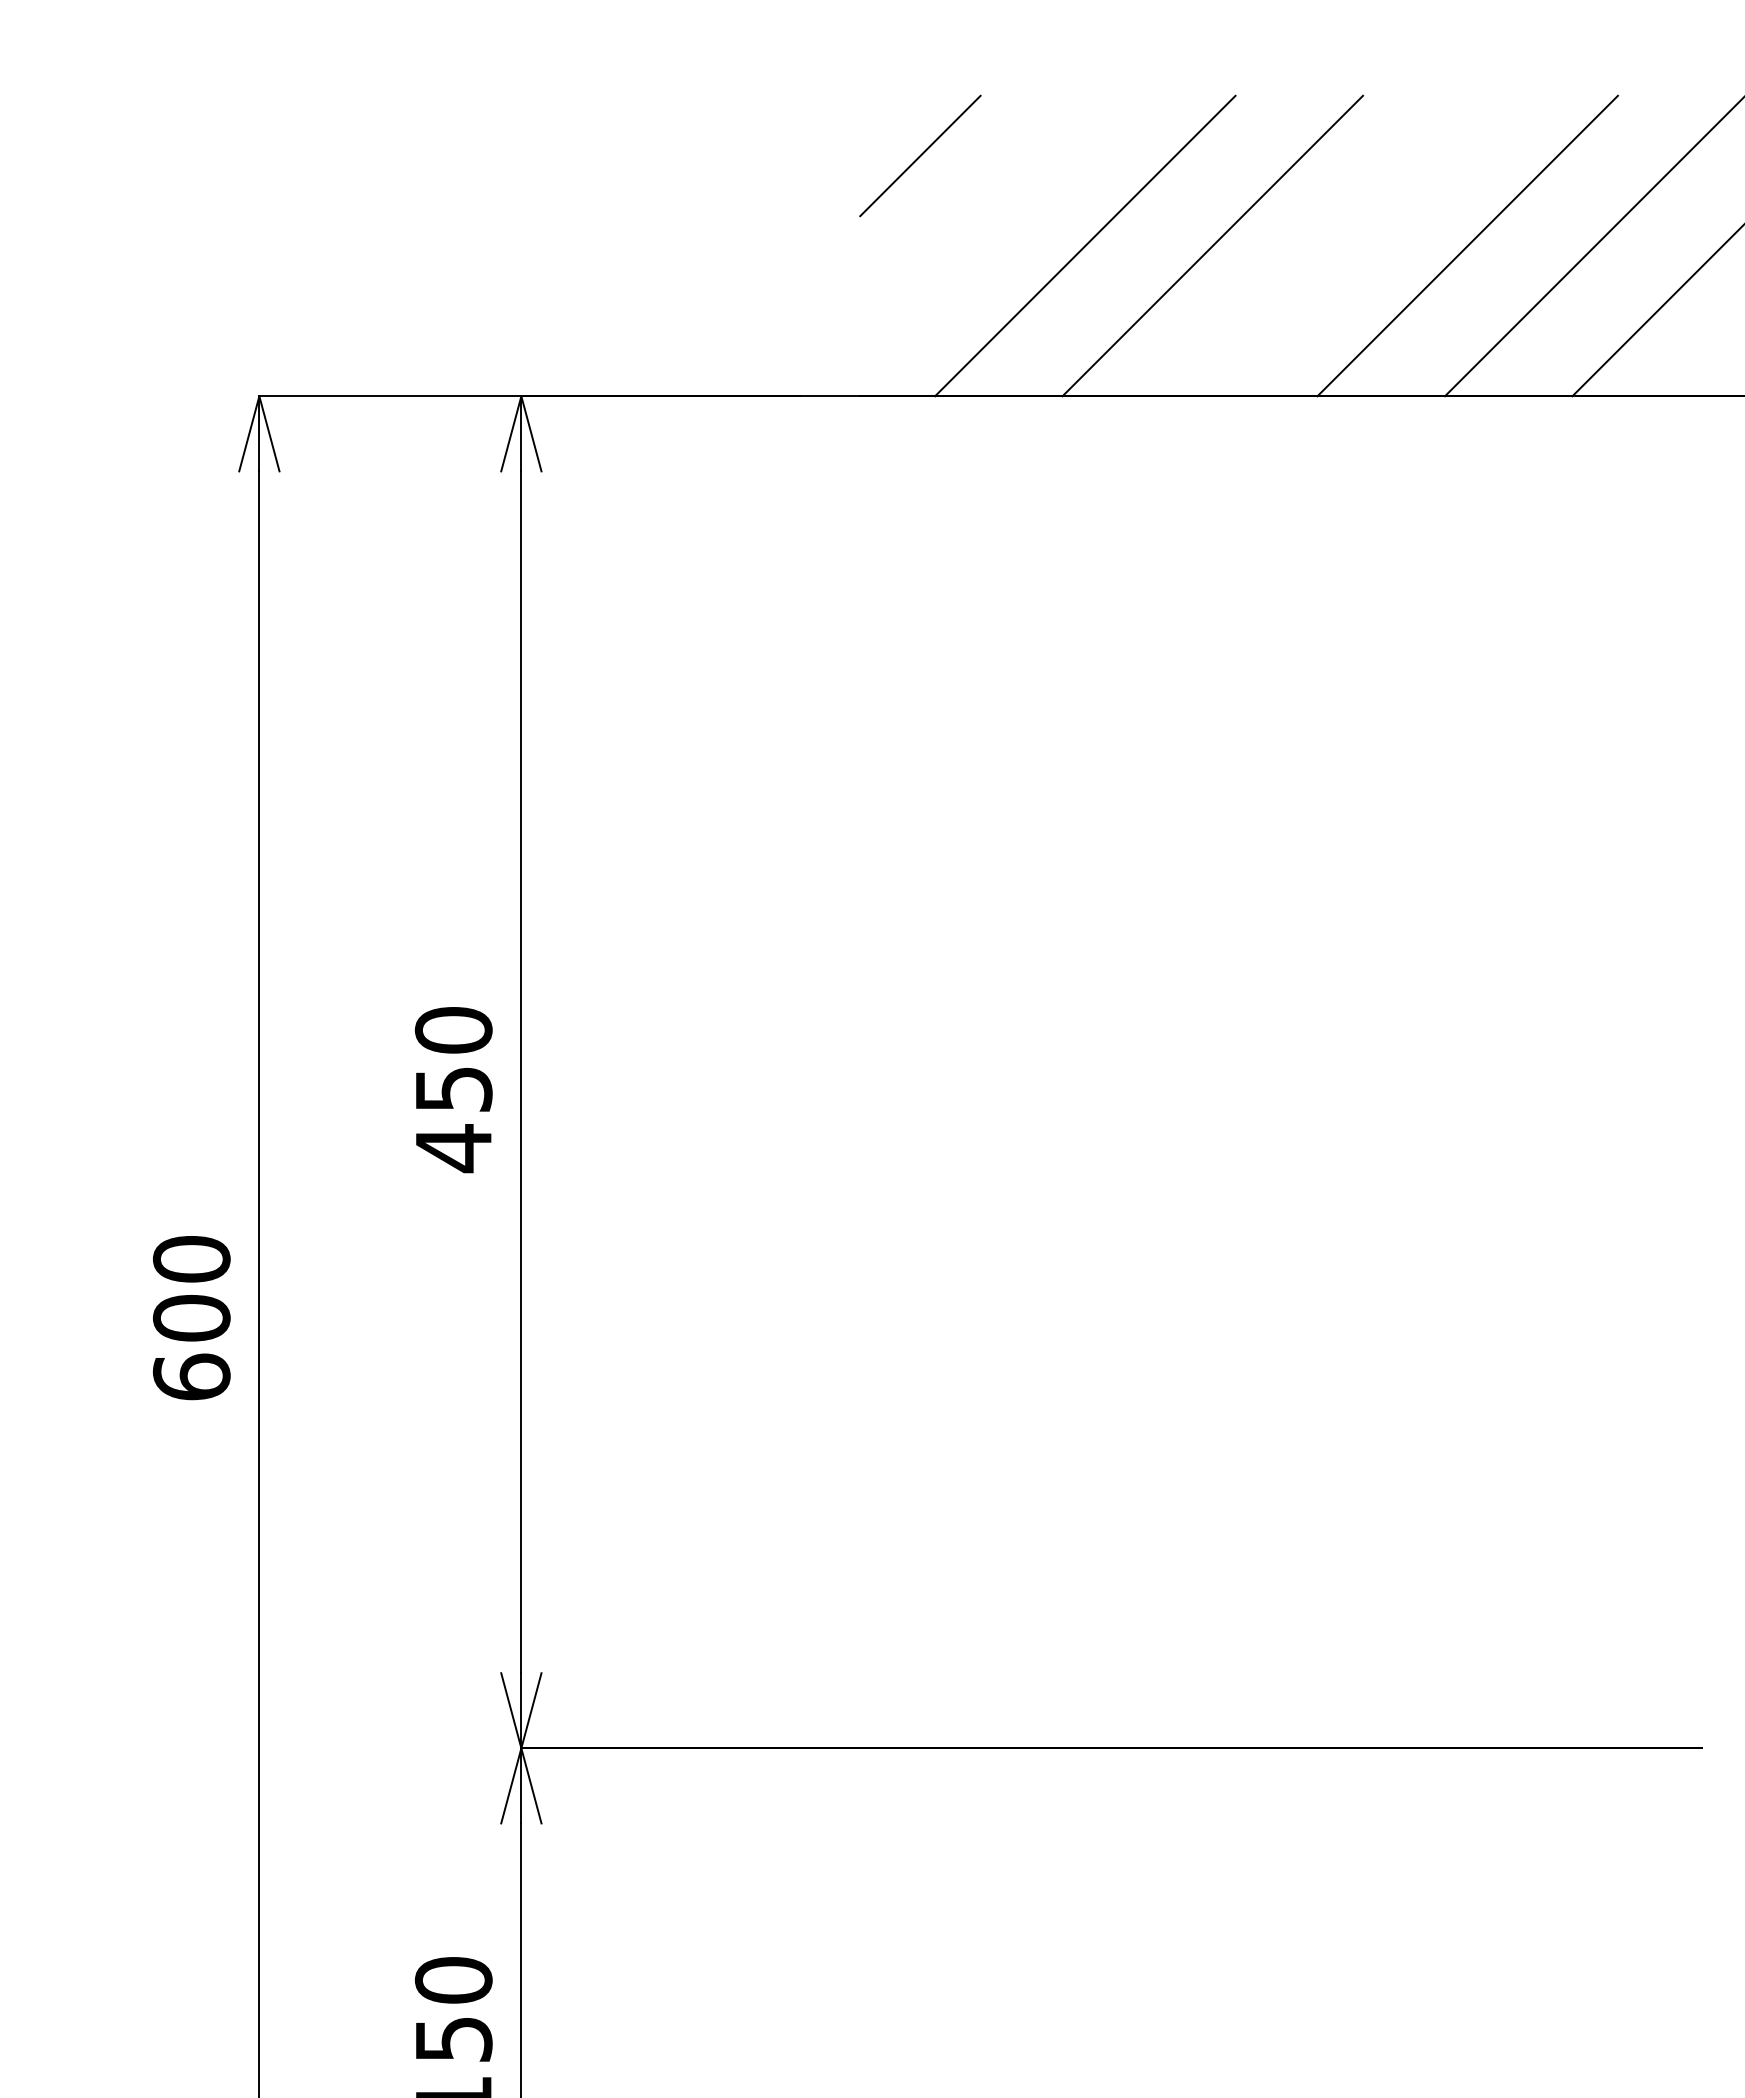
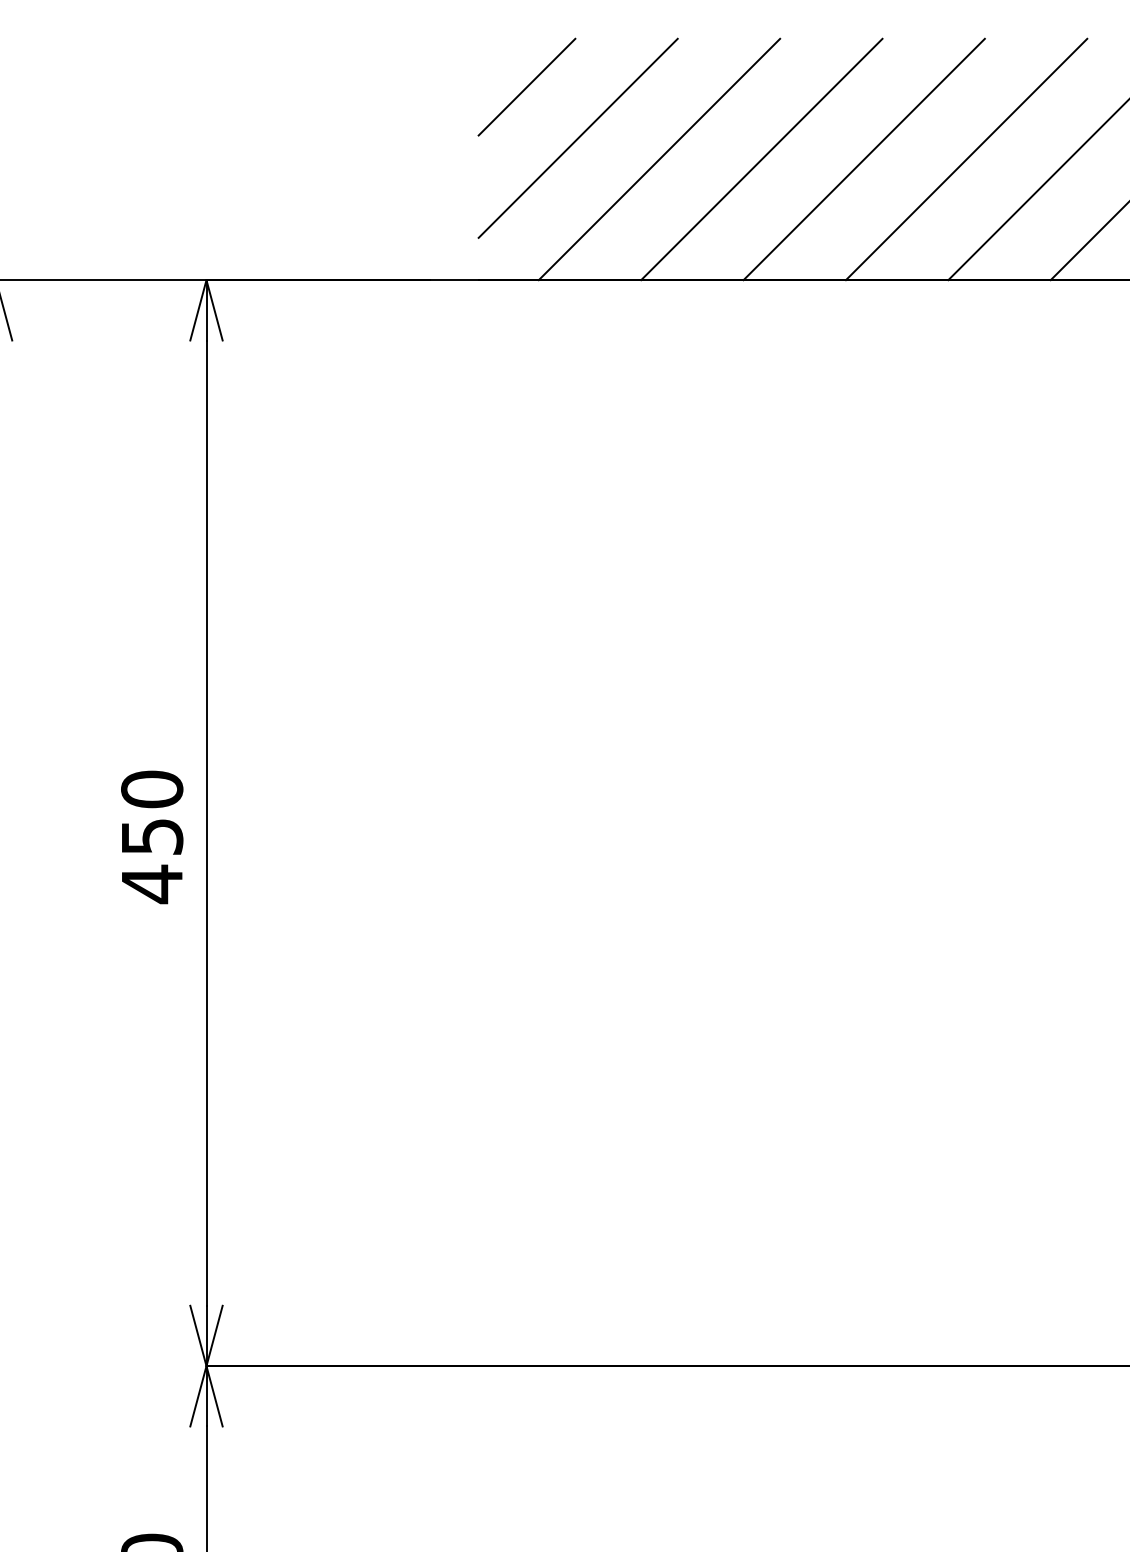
line: (984, 219) -> (578, 138), added
line: (1340, 245) -> (864, 159), added

